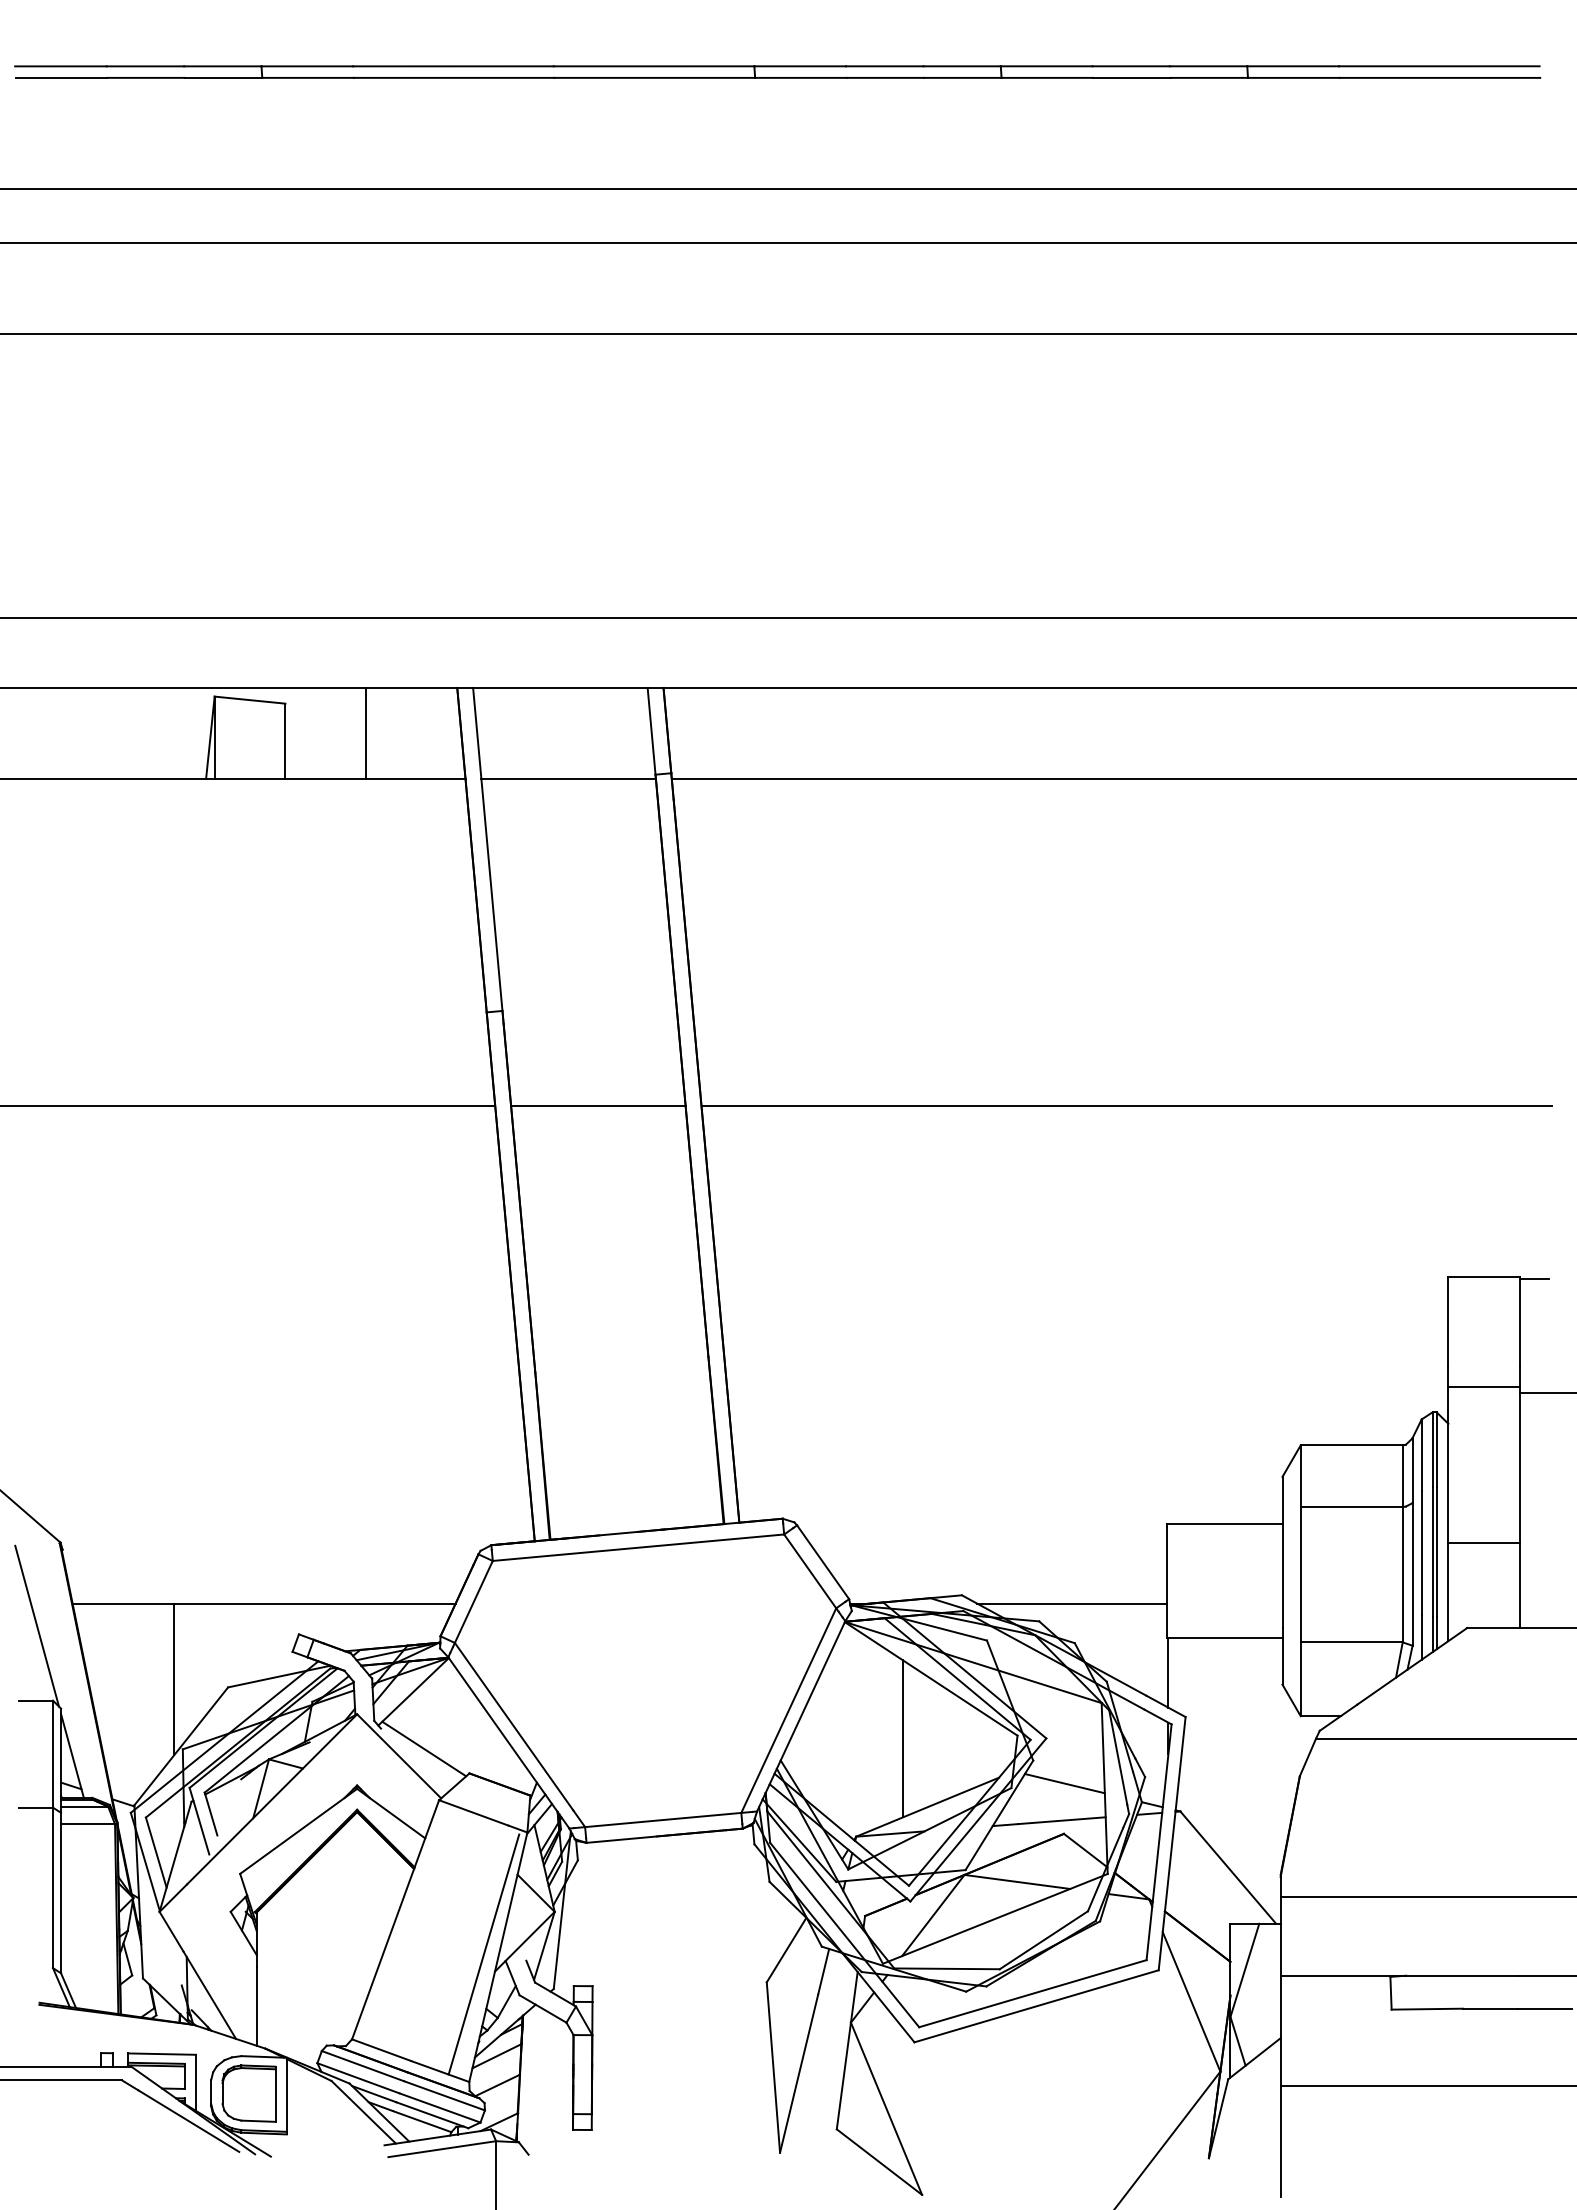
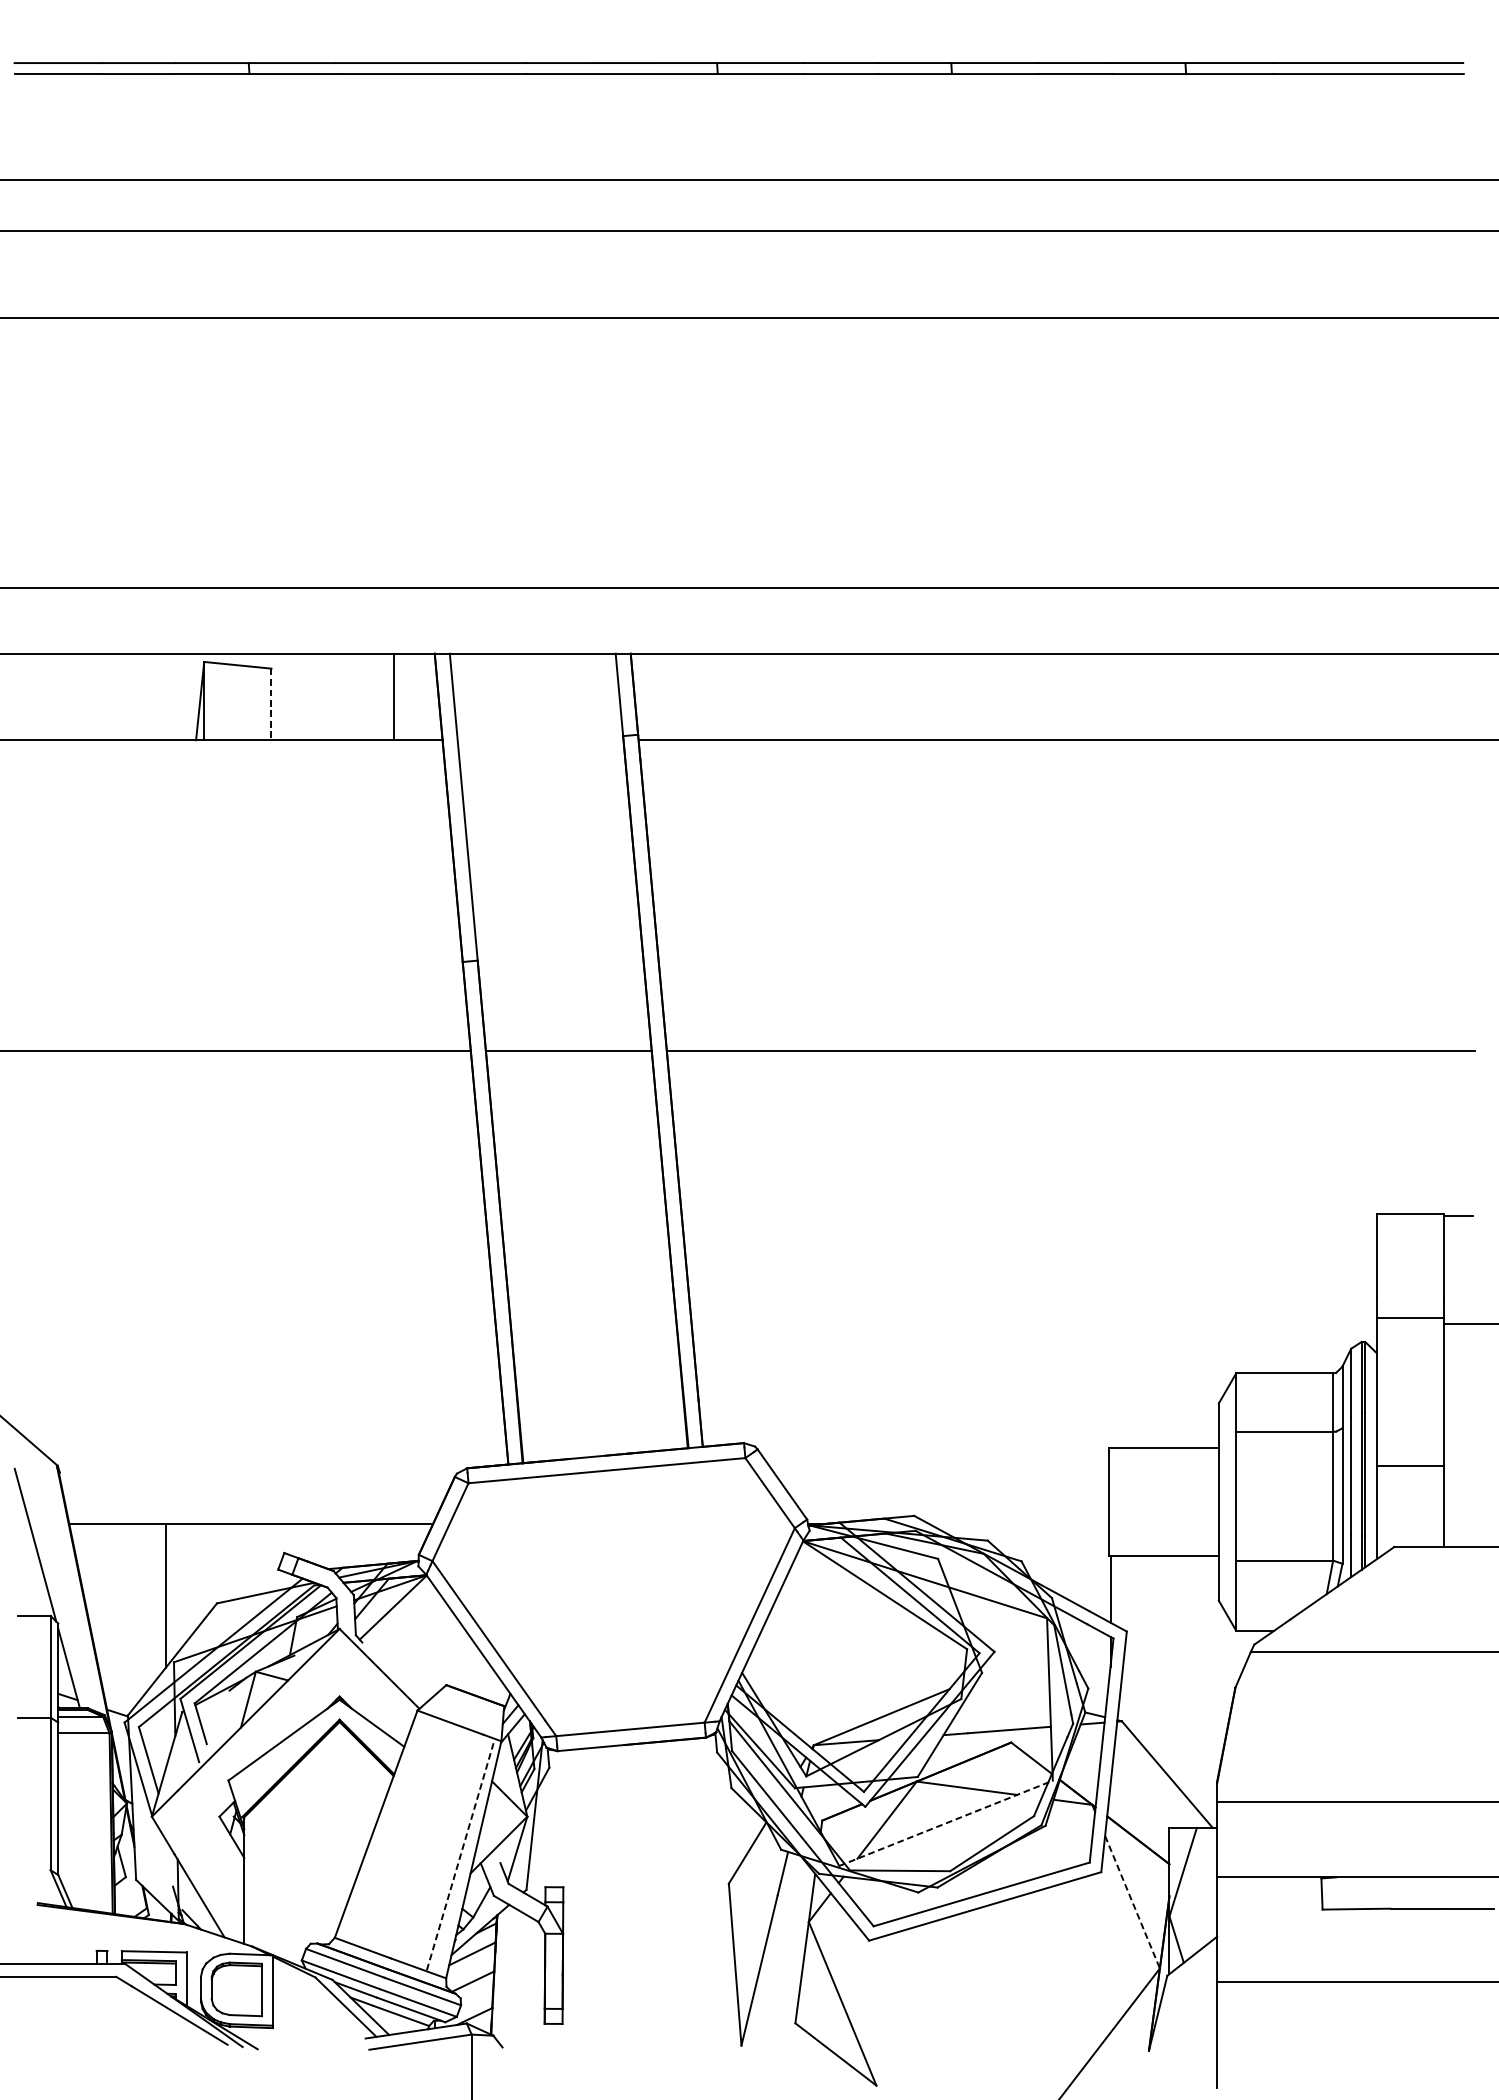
line: (365, 733) -> (394, 697), moved
line: (285, 741) -> (271, 704), solid -> dashed
line: (568, 779) -> (540, 740), removed
line: (1072, 1603) -> (1019, 1523), removed
line: (902, 1738) -> (857, 1651), removed
line: (424, 1748) -> (403, 1661), removed
line: (1064, 1783) -> (1011, 1694), removed
line: (995, 1918) -> (946, 1822), solid -> dashed
line: (483, 1955) -> (459, 1858), solid -> dashed
line: (1191, 2002) -> (1132, 1902), solid -> dashed

